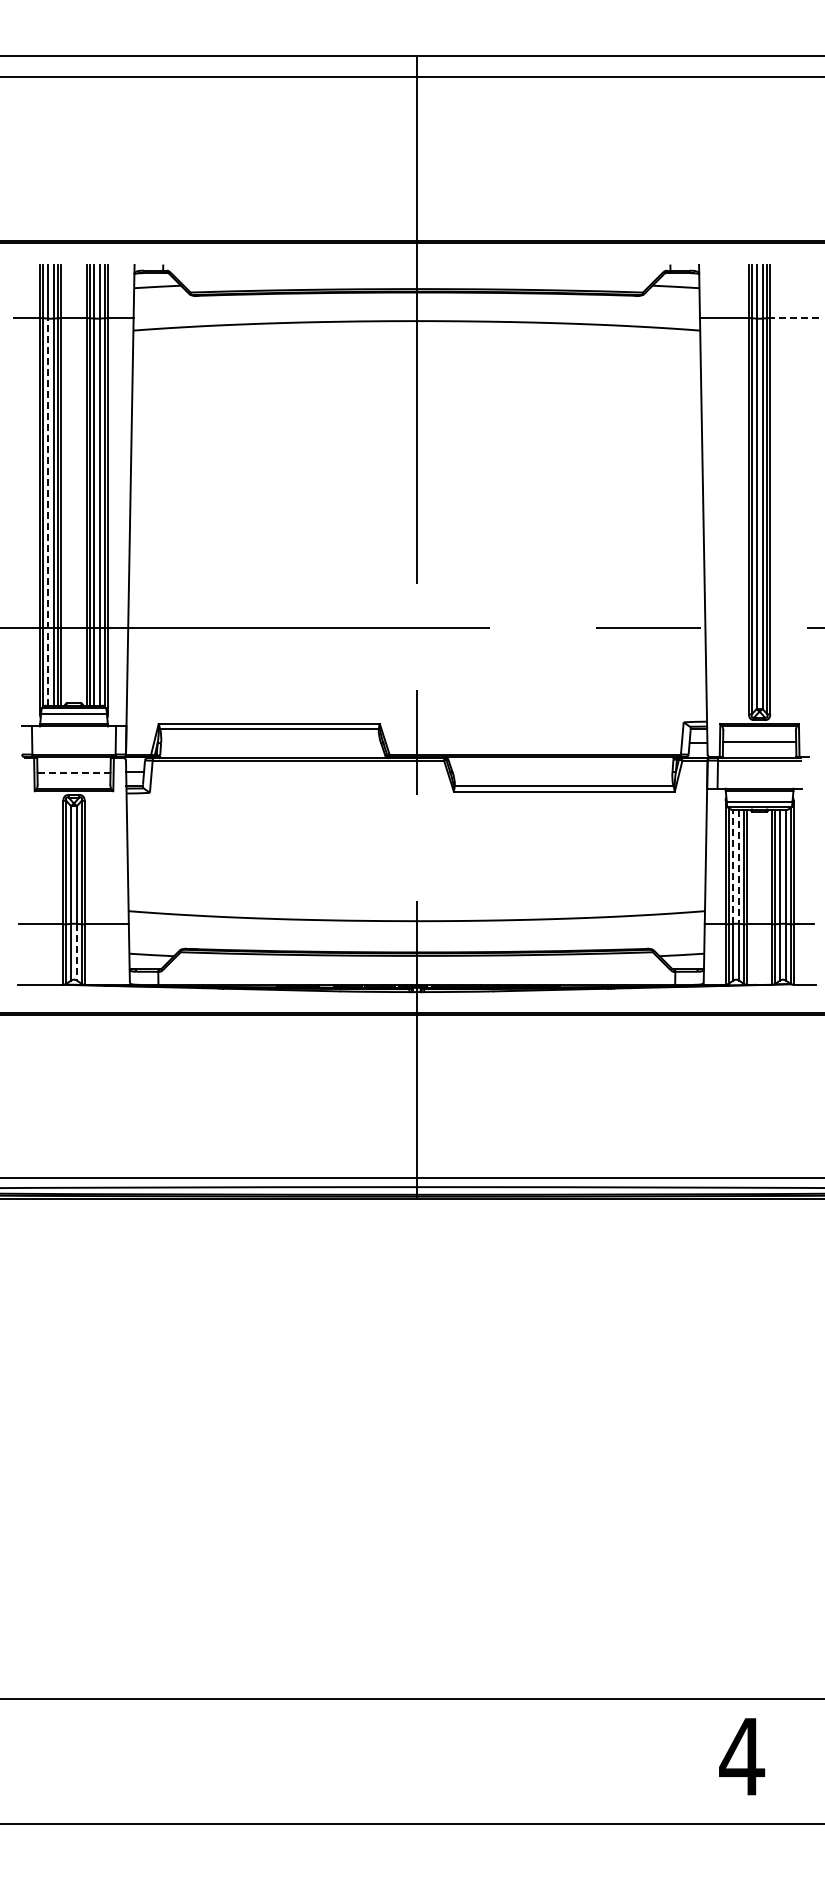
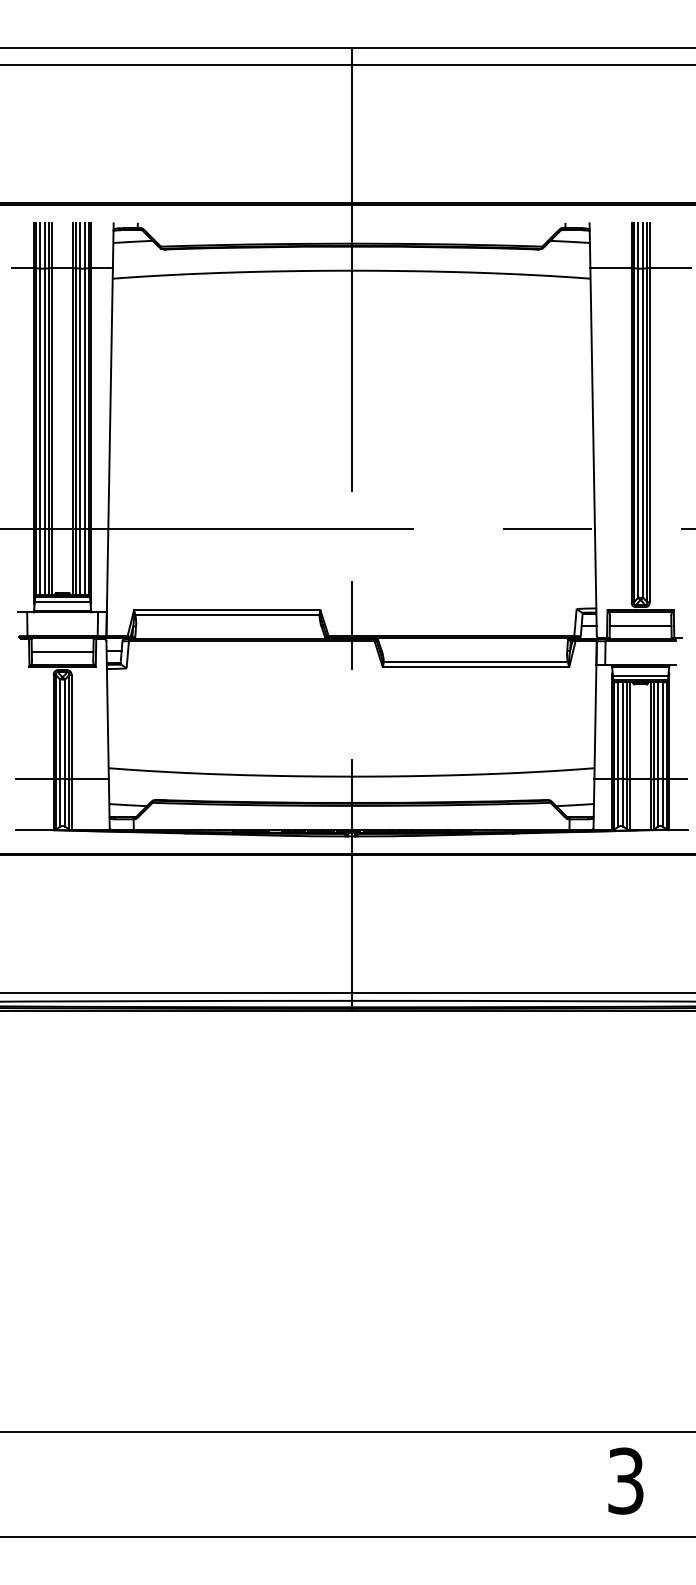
line: (794, 318) -> (670, 268), dashed -> solid
line: (47, 512) -> (40, 432), dashed -> solid
line: (74, 773) -> (63, 652), dashed -> solid
line: (733, 866) -> (618, 730), dashed -> solid
line: (739, 867) -> (623, 731), dashed -> solid
line: (76, 952) -> (64, 803), dashed -> solid
text: (742, 1756) -> (626, 1480), 4 -> 3

